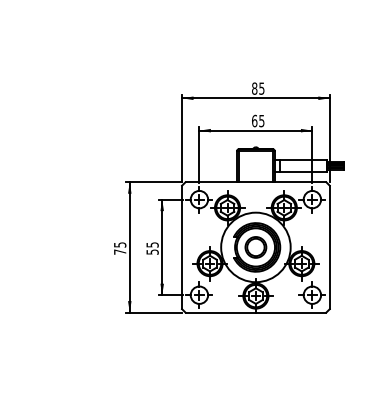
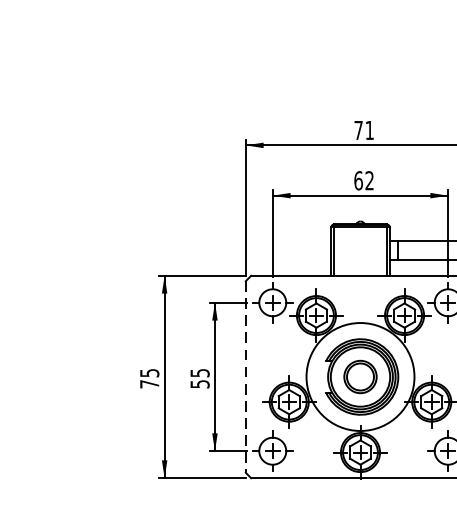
text: (258, 88) -> (364, 130), 85 -> 71
text: (261, 120) -> (369, 179), 65 -> 62
line: (182, 247) -> (246, 377), solid -> dashed

